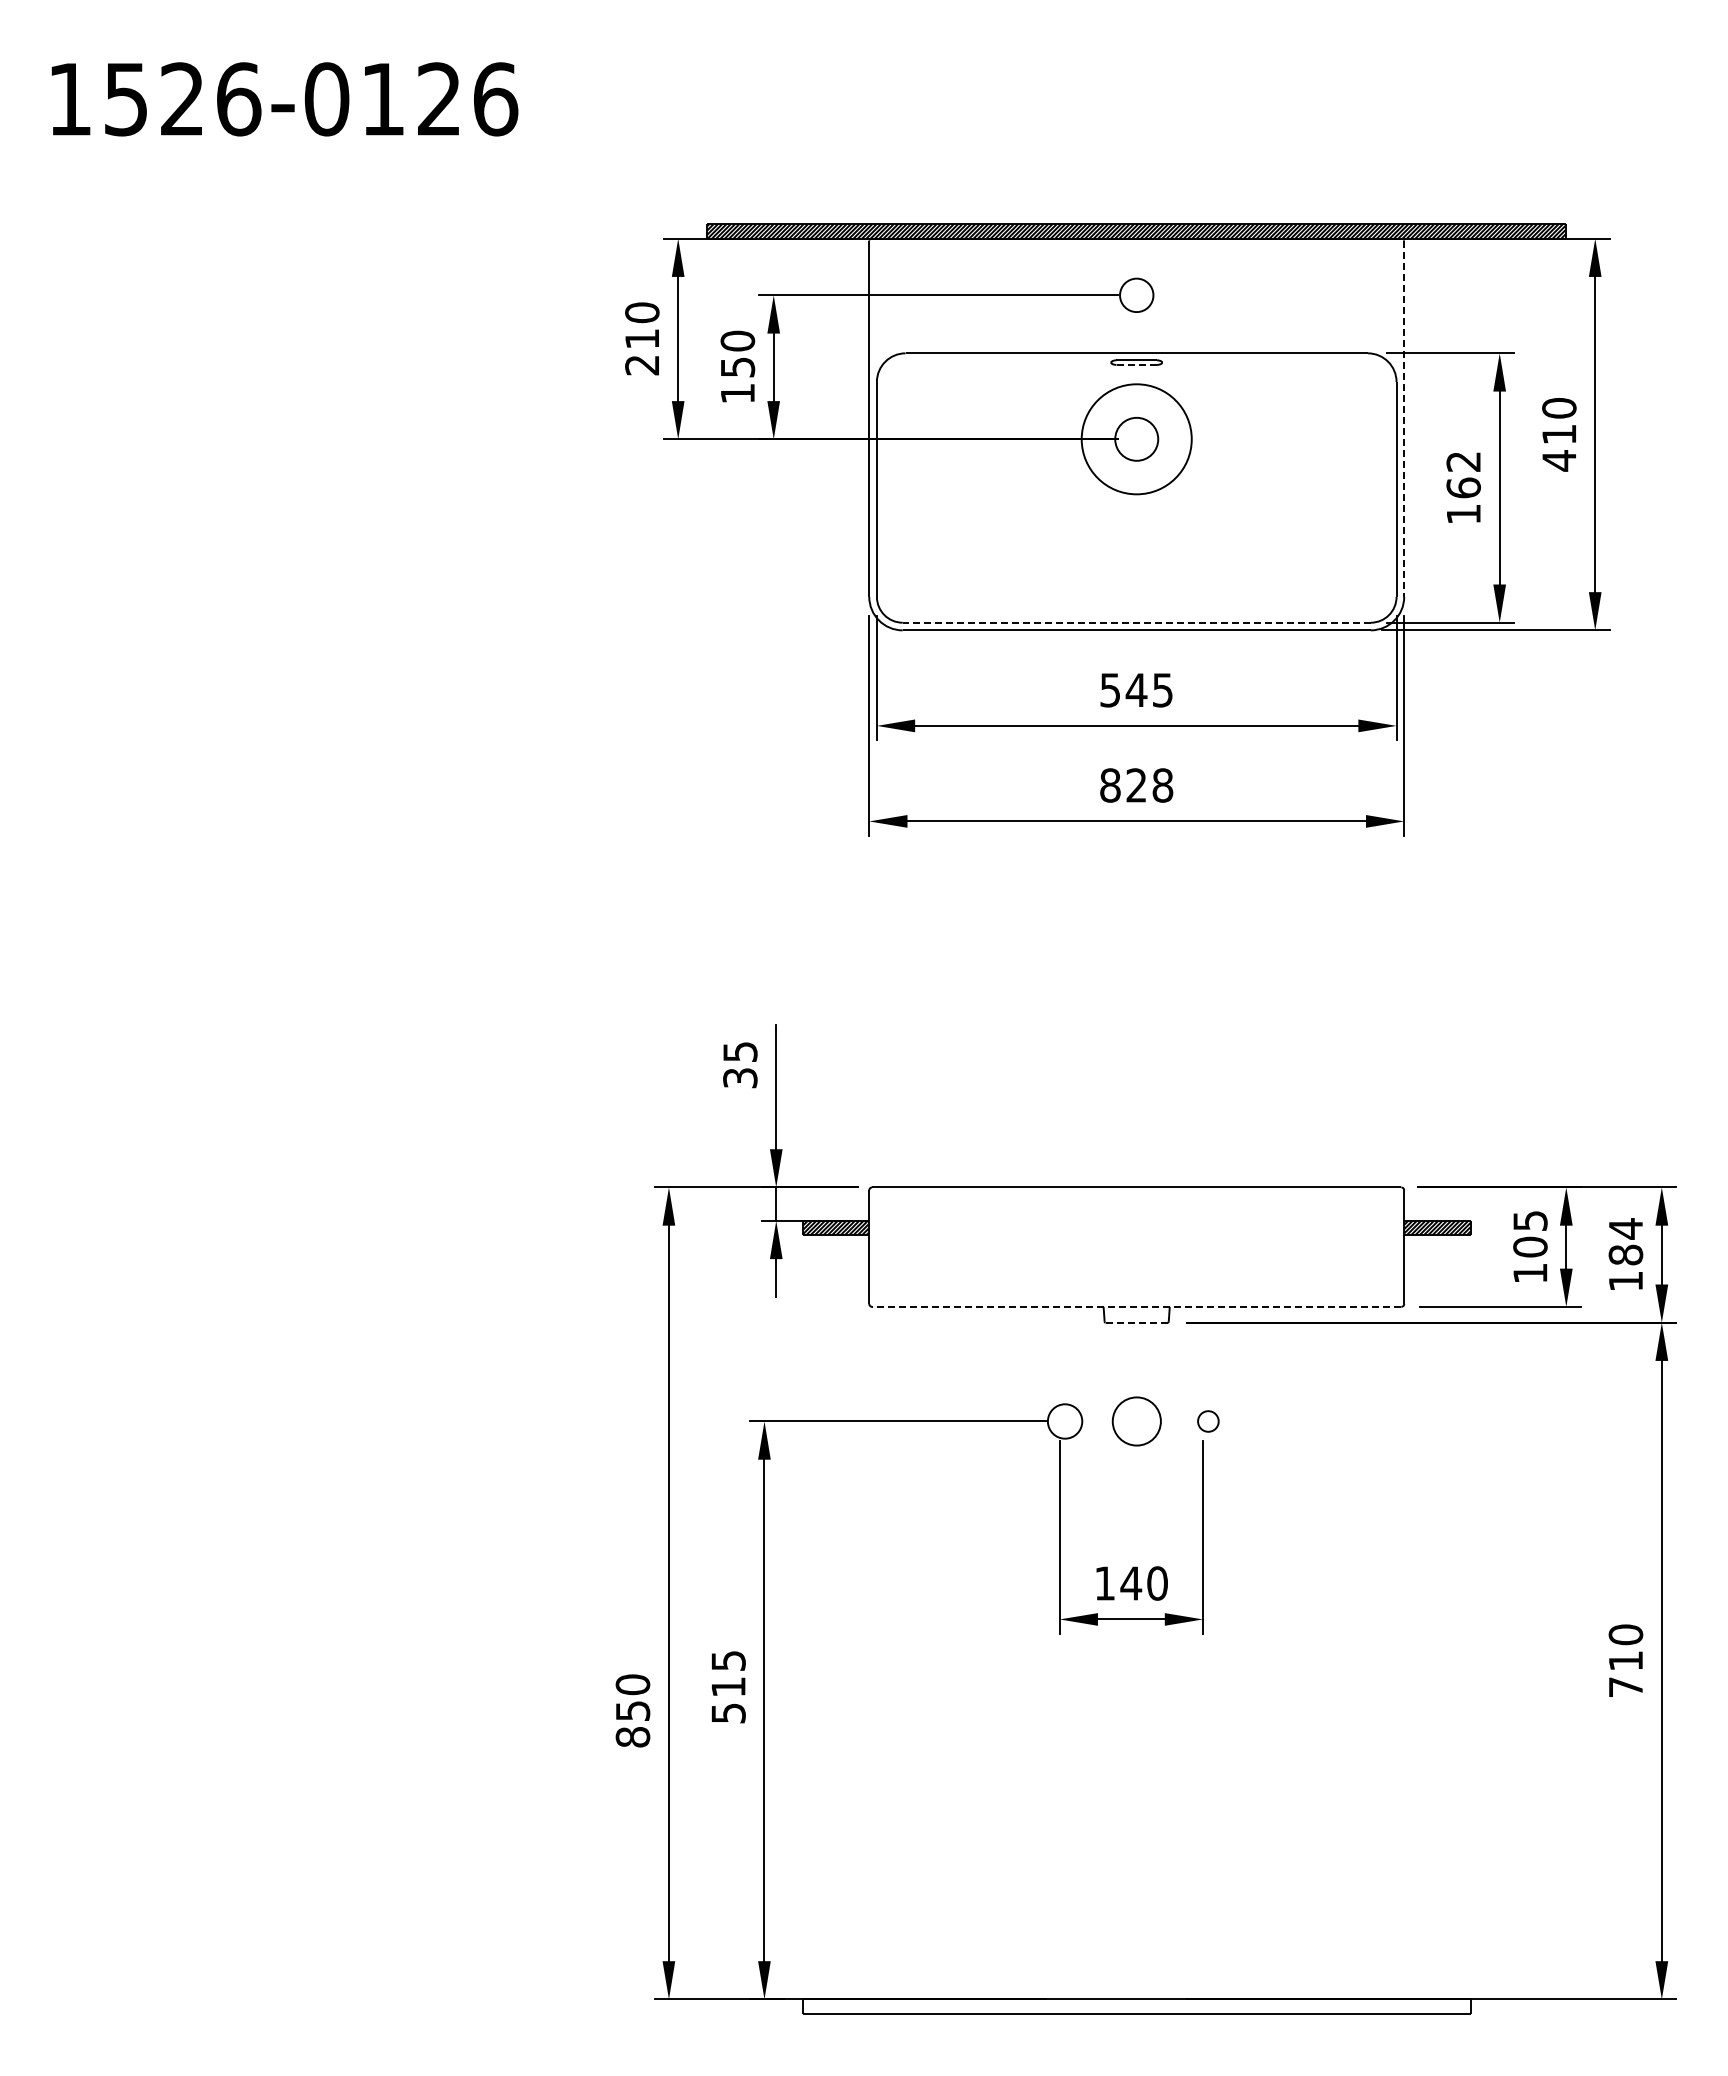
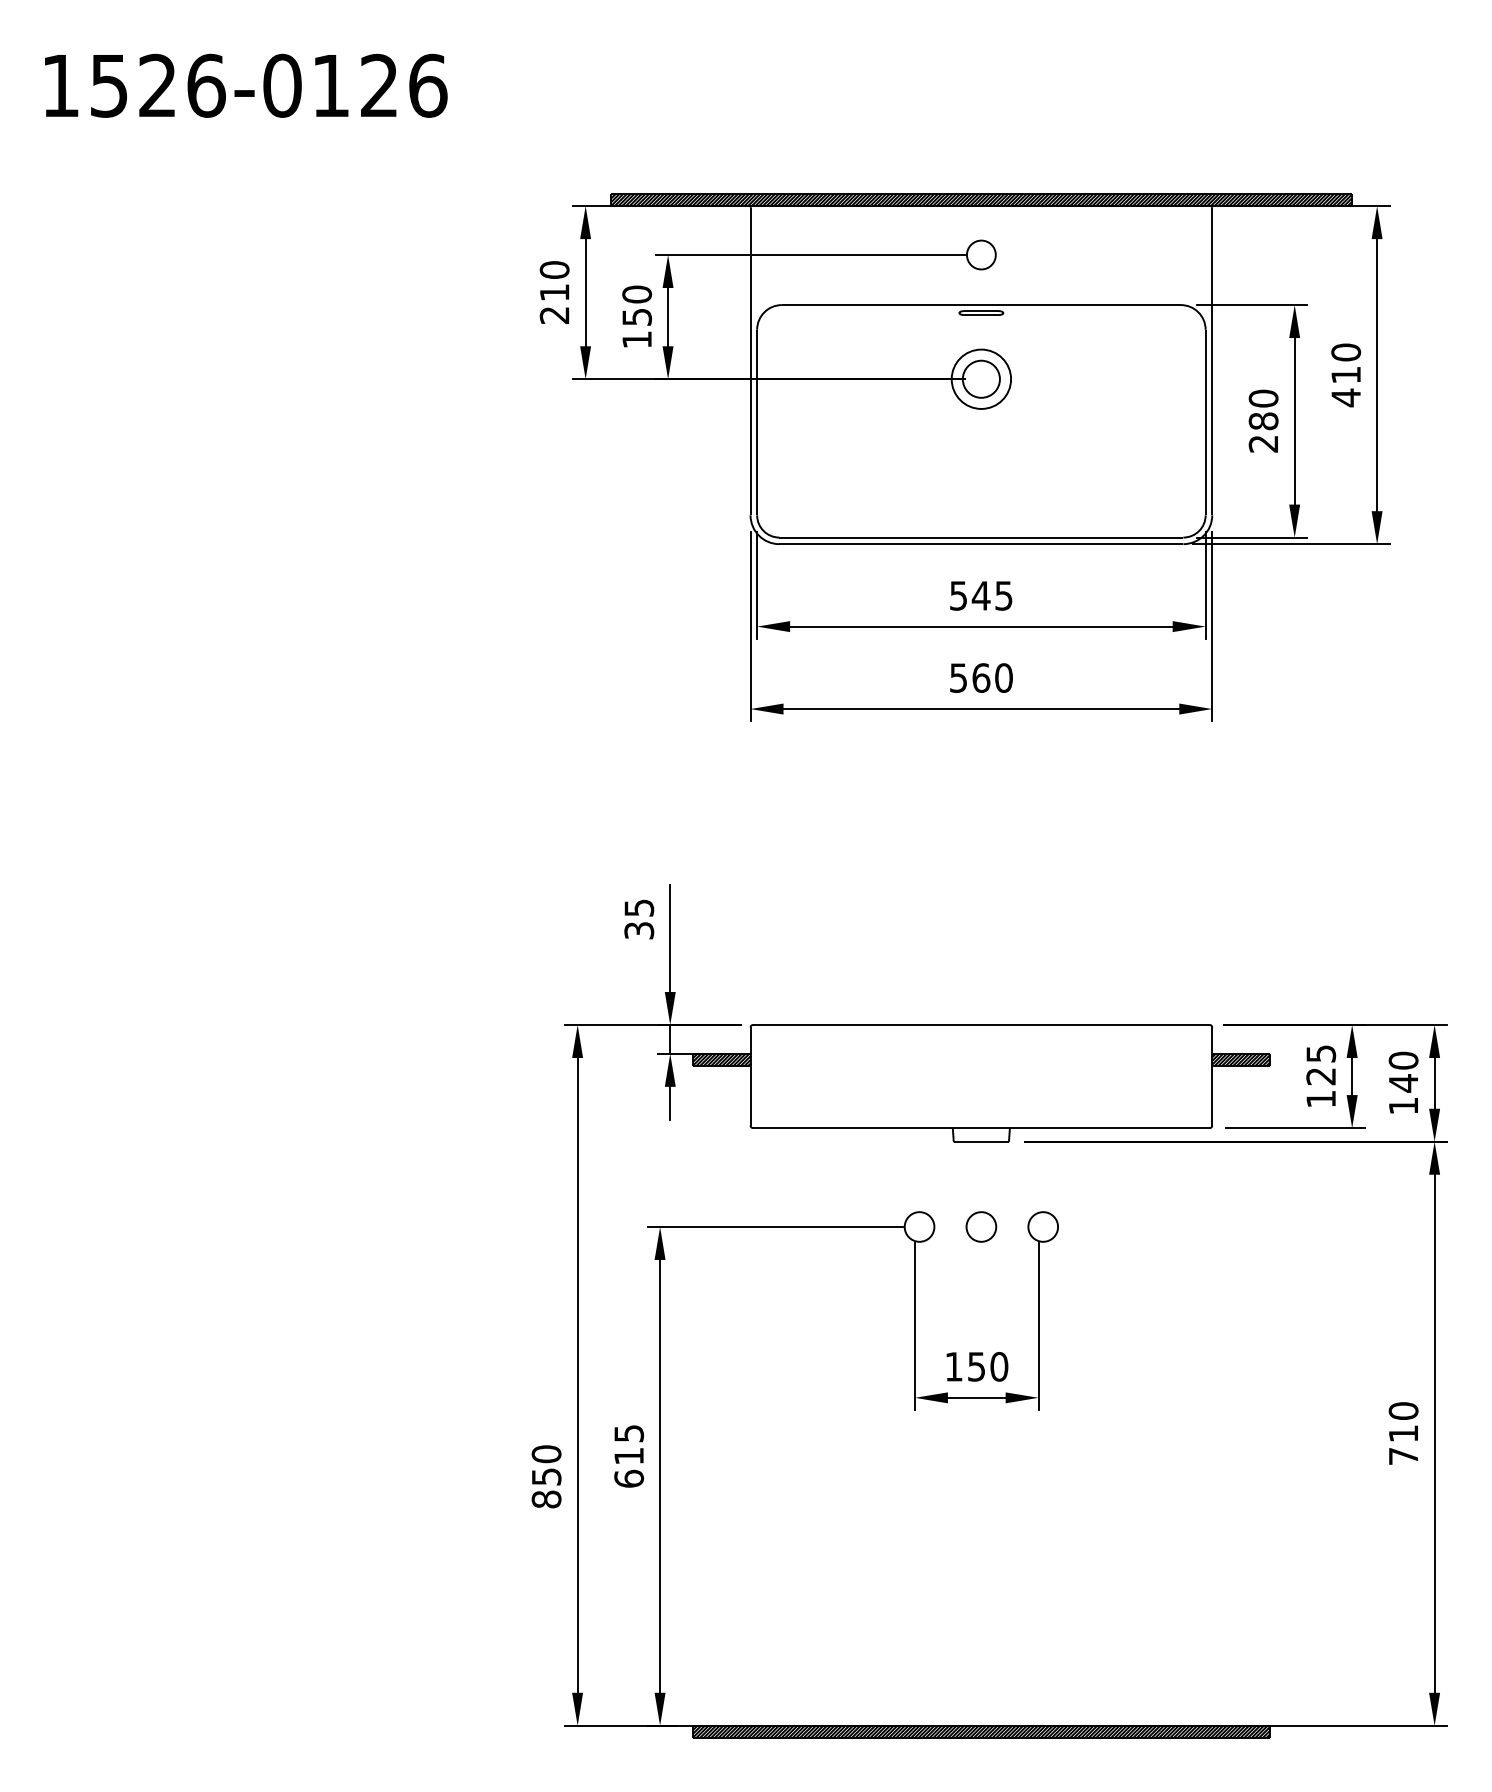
line: (1136, 364) -> (981, 314), dashed -> solid
line: (1404, 419) -> (1212, 362), dashed -> solid
circle: (1136, 438) -> (981, 378), size x0.62
text: (1463, 487) -> (1263, 420), 162 -> 280
line: (1136, 622) -> (981, 537), dashed -> solid
text: (1136, 785) -> (981, 678), 828 -> 560
text: (1625, 1242) -> (1403, 1072), 184 -> 140
text: (1530, 1246) -> (1321, 1075), 105 -> 125
line: (1136, 1306) -> (981, 1127), dashed -> solid
line: (1136, 1322) -> (981, 1141), dashed -> solid
circle: (1136, 1421) -> (981, 1226), size x0.71
circle: (1208, 1421) -> (1043, 1226), size x1.67
text: (1131, 1583) -> (976, 1366), 140 -> 150
text: (728, 1712) -> (629, 1478), 515 -> 615
hatch: (1136, 2006) -> (981, 1731), added

